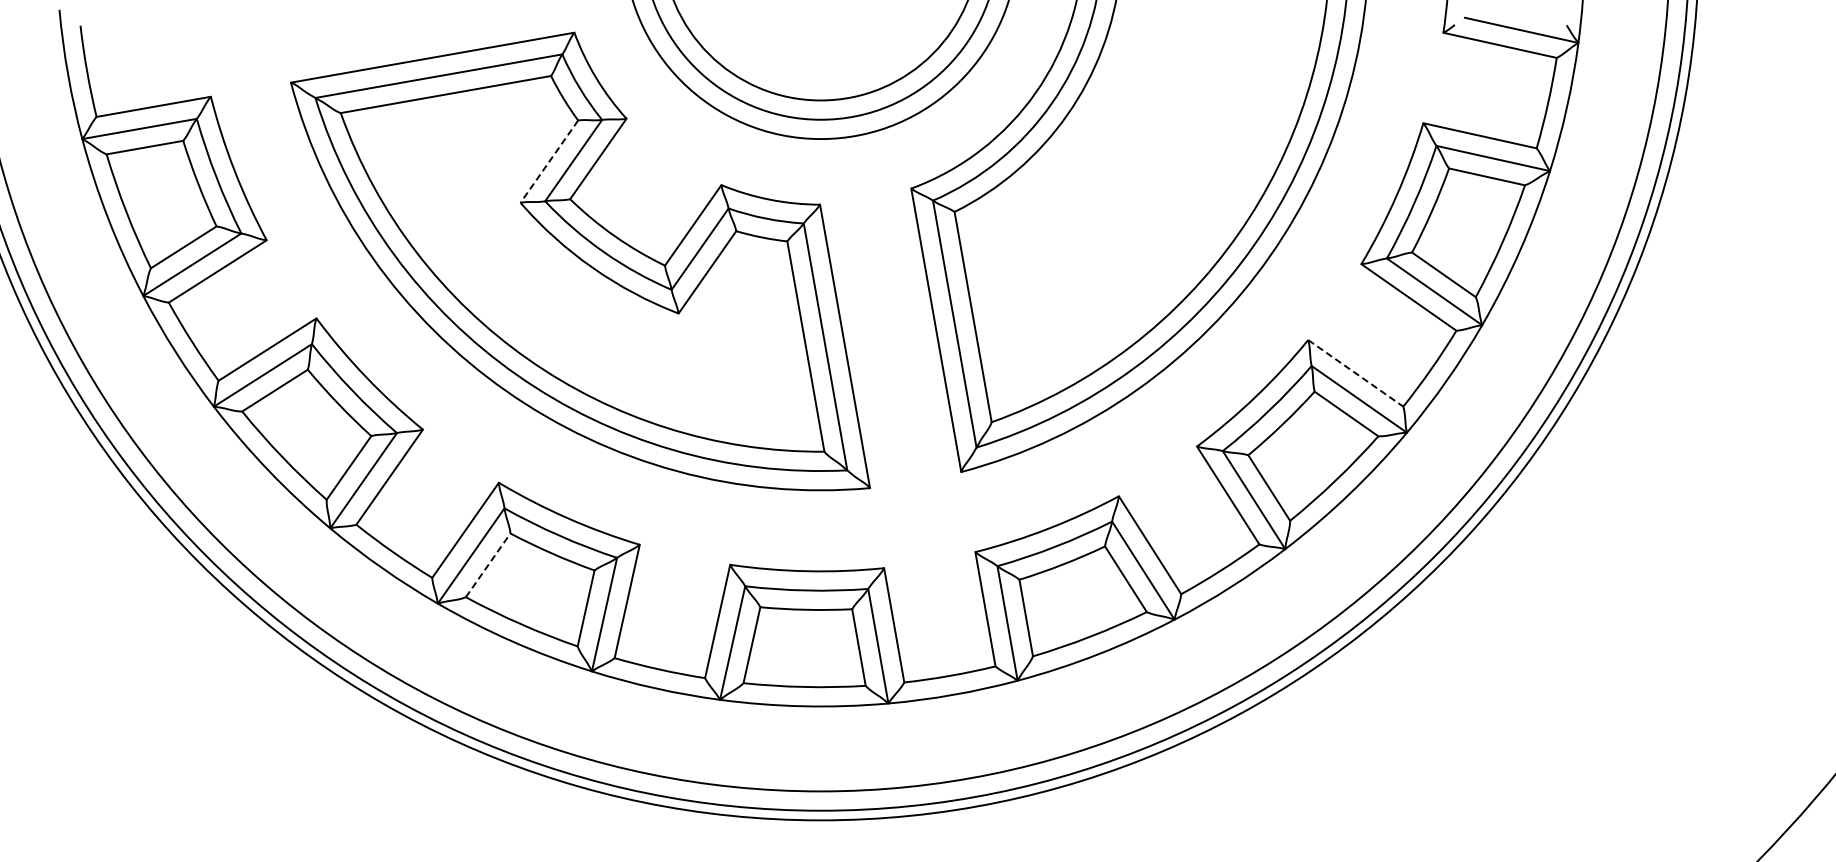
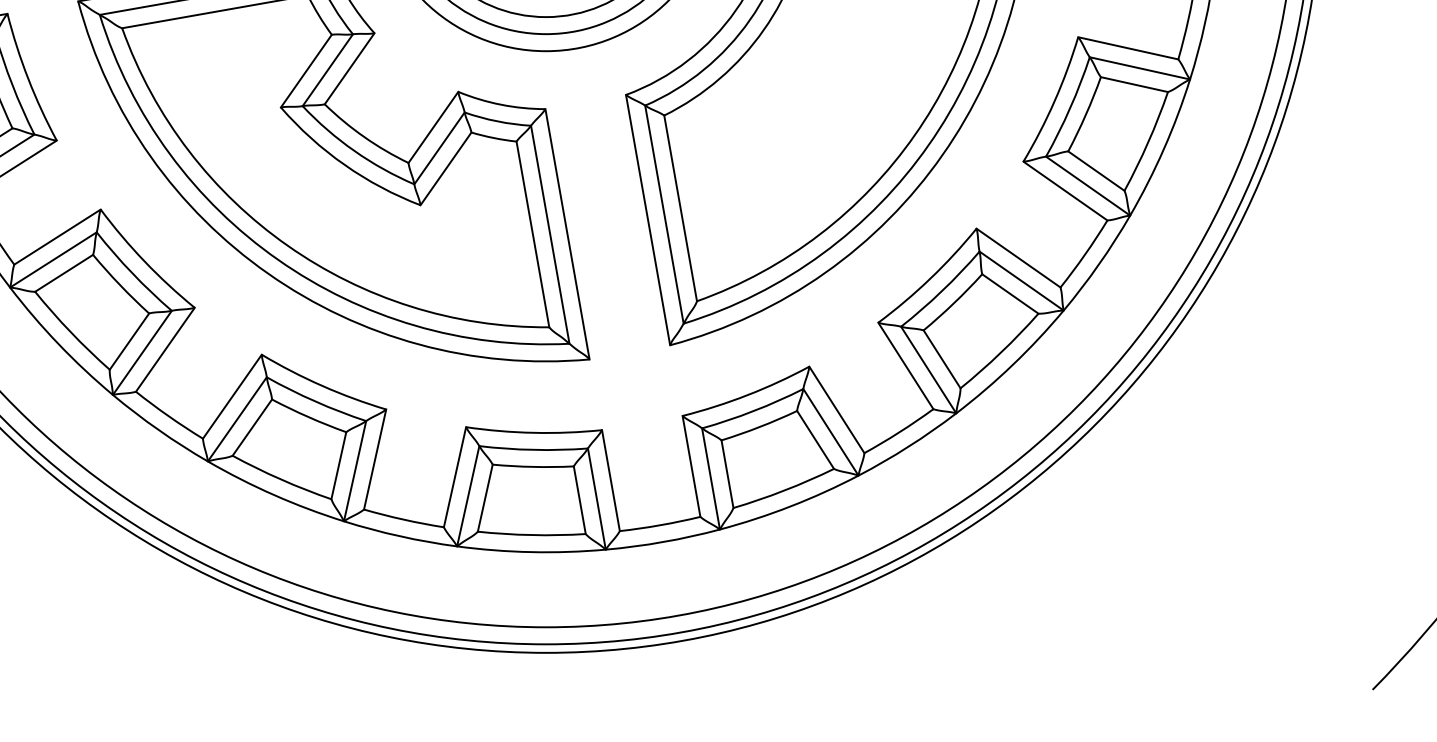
line: (549, 162) -> (306, 71), dashed -> solid
line: (1356, 373) -> (1019, 258), dashed -> solid
line: (488, 565) -> (252, 427), dashed -> solid

